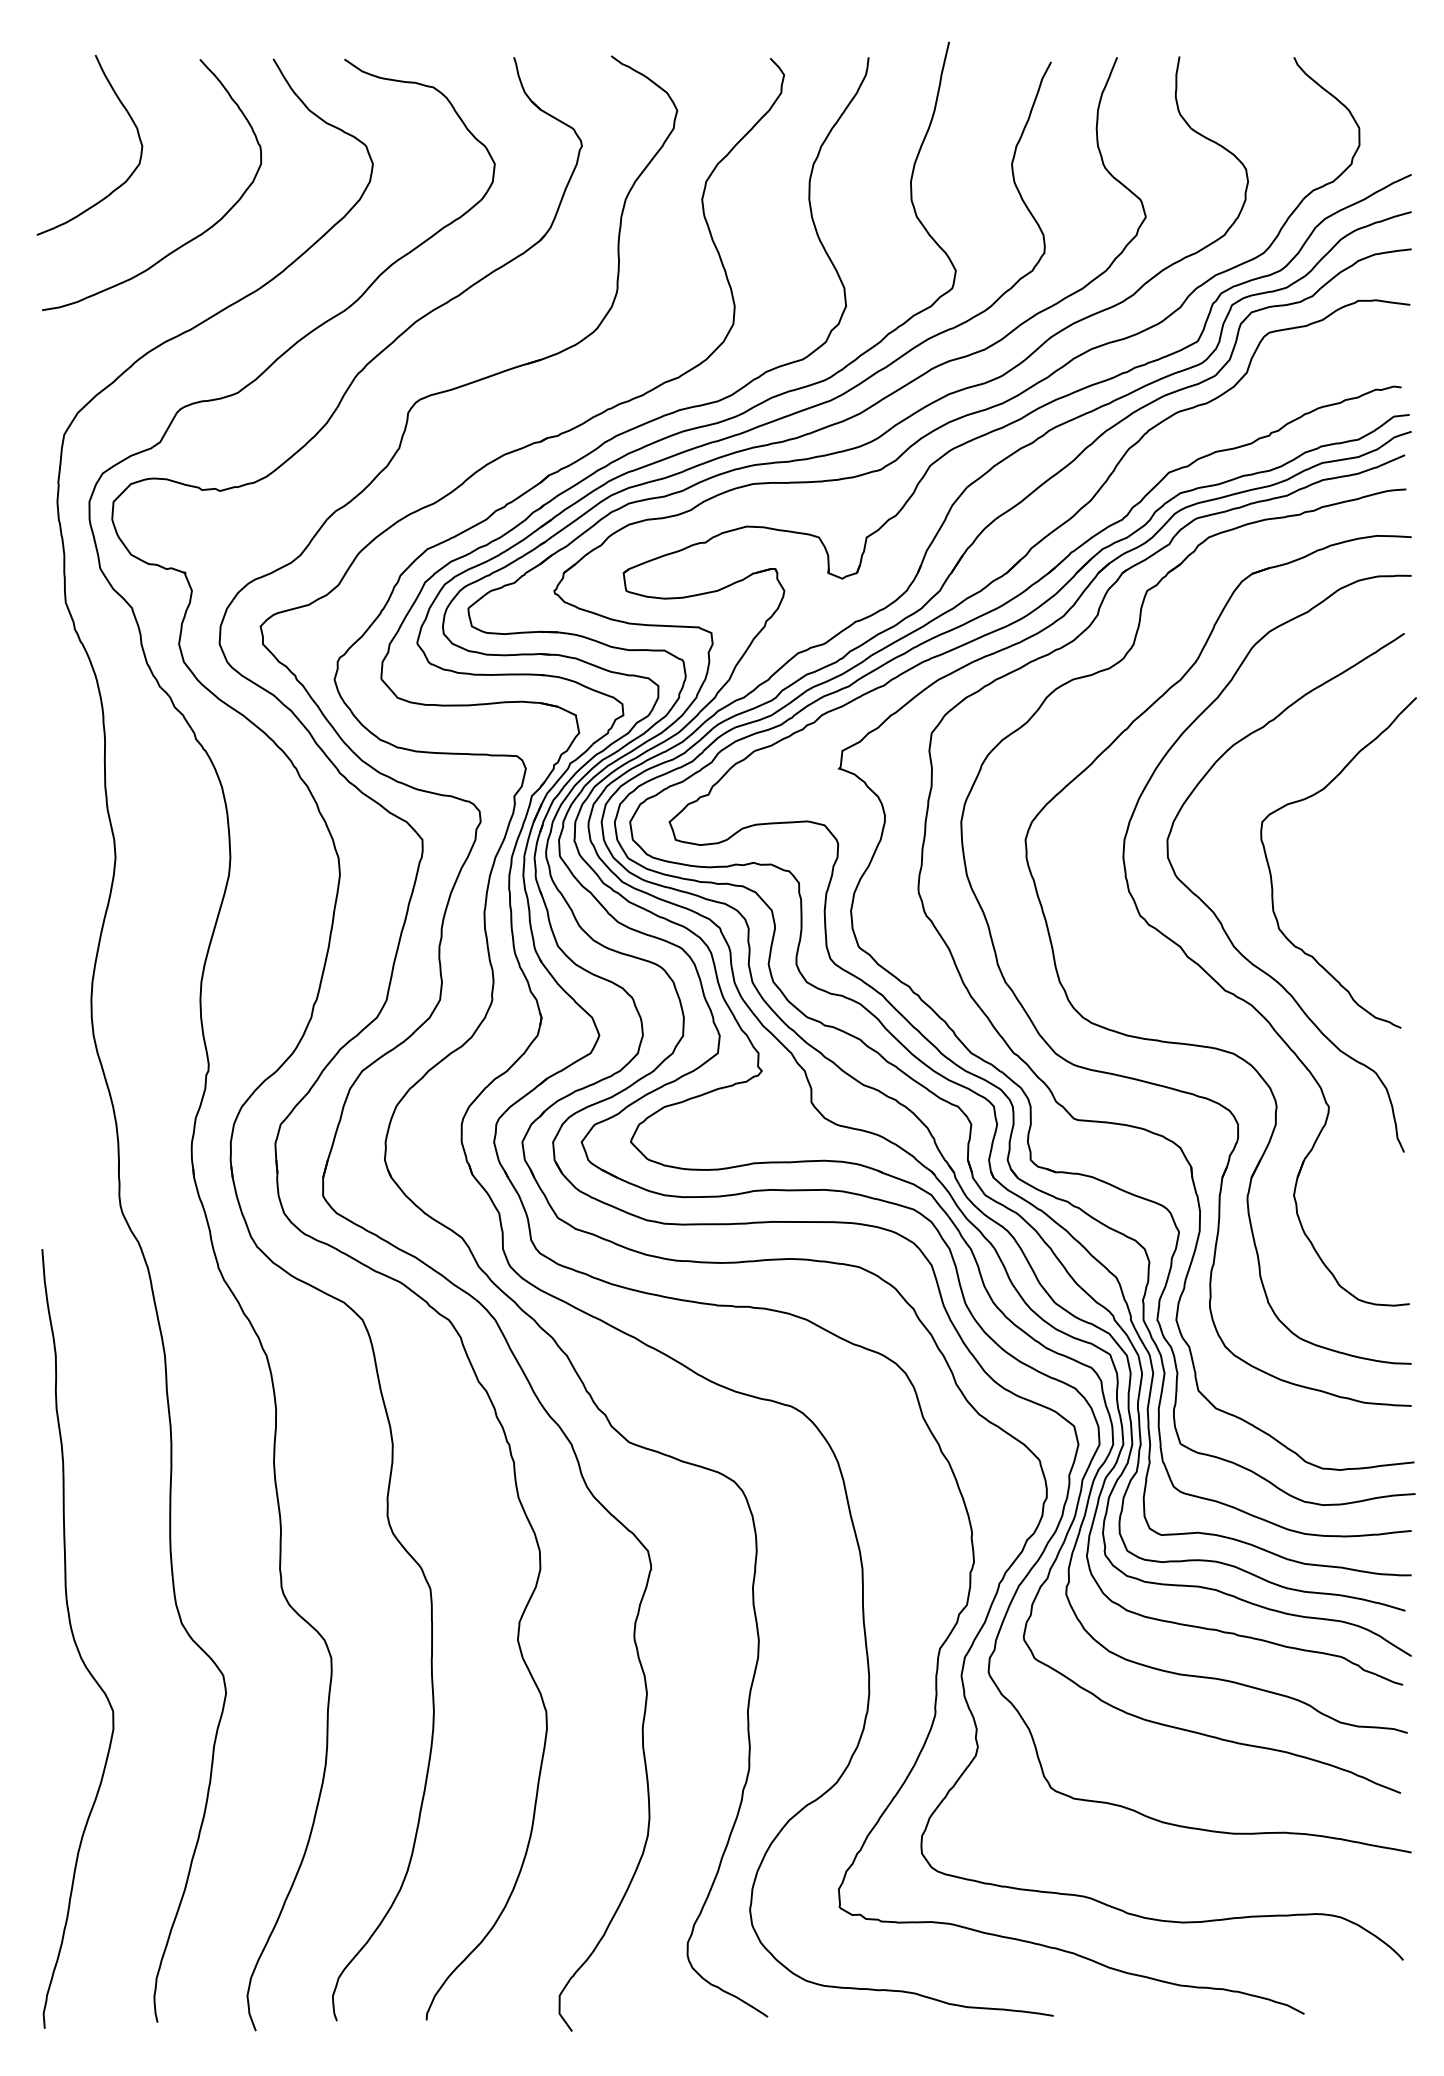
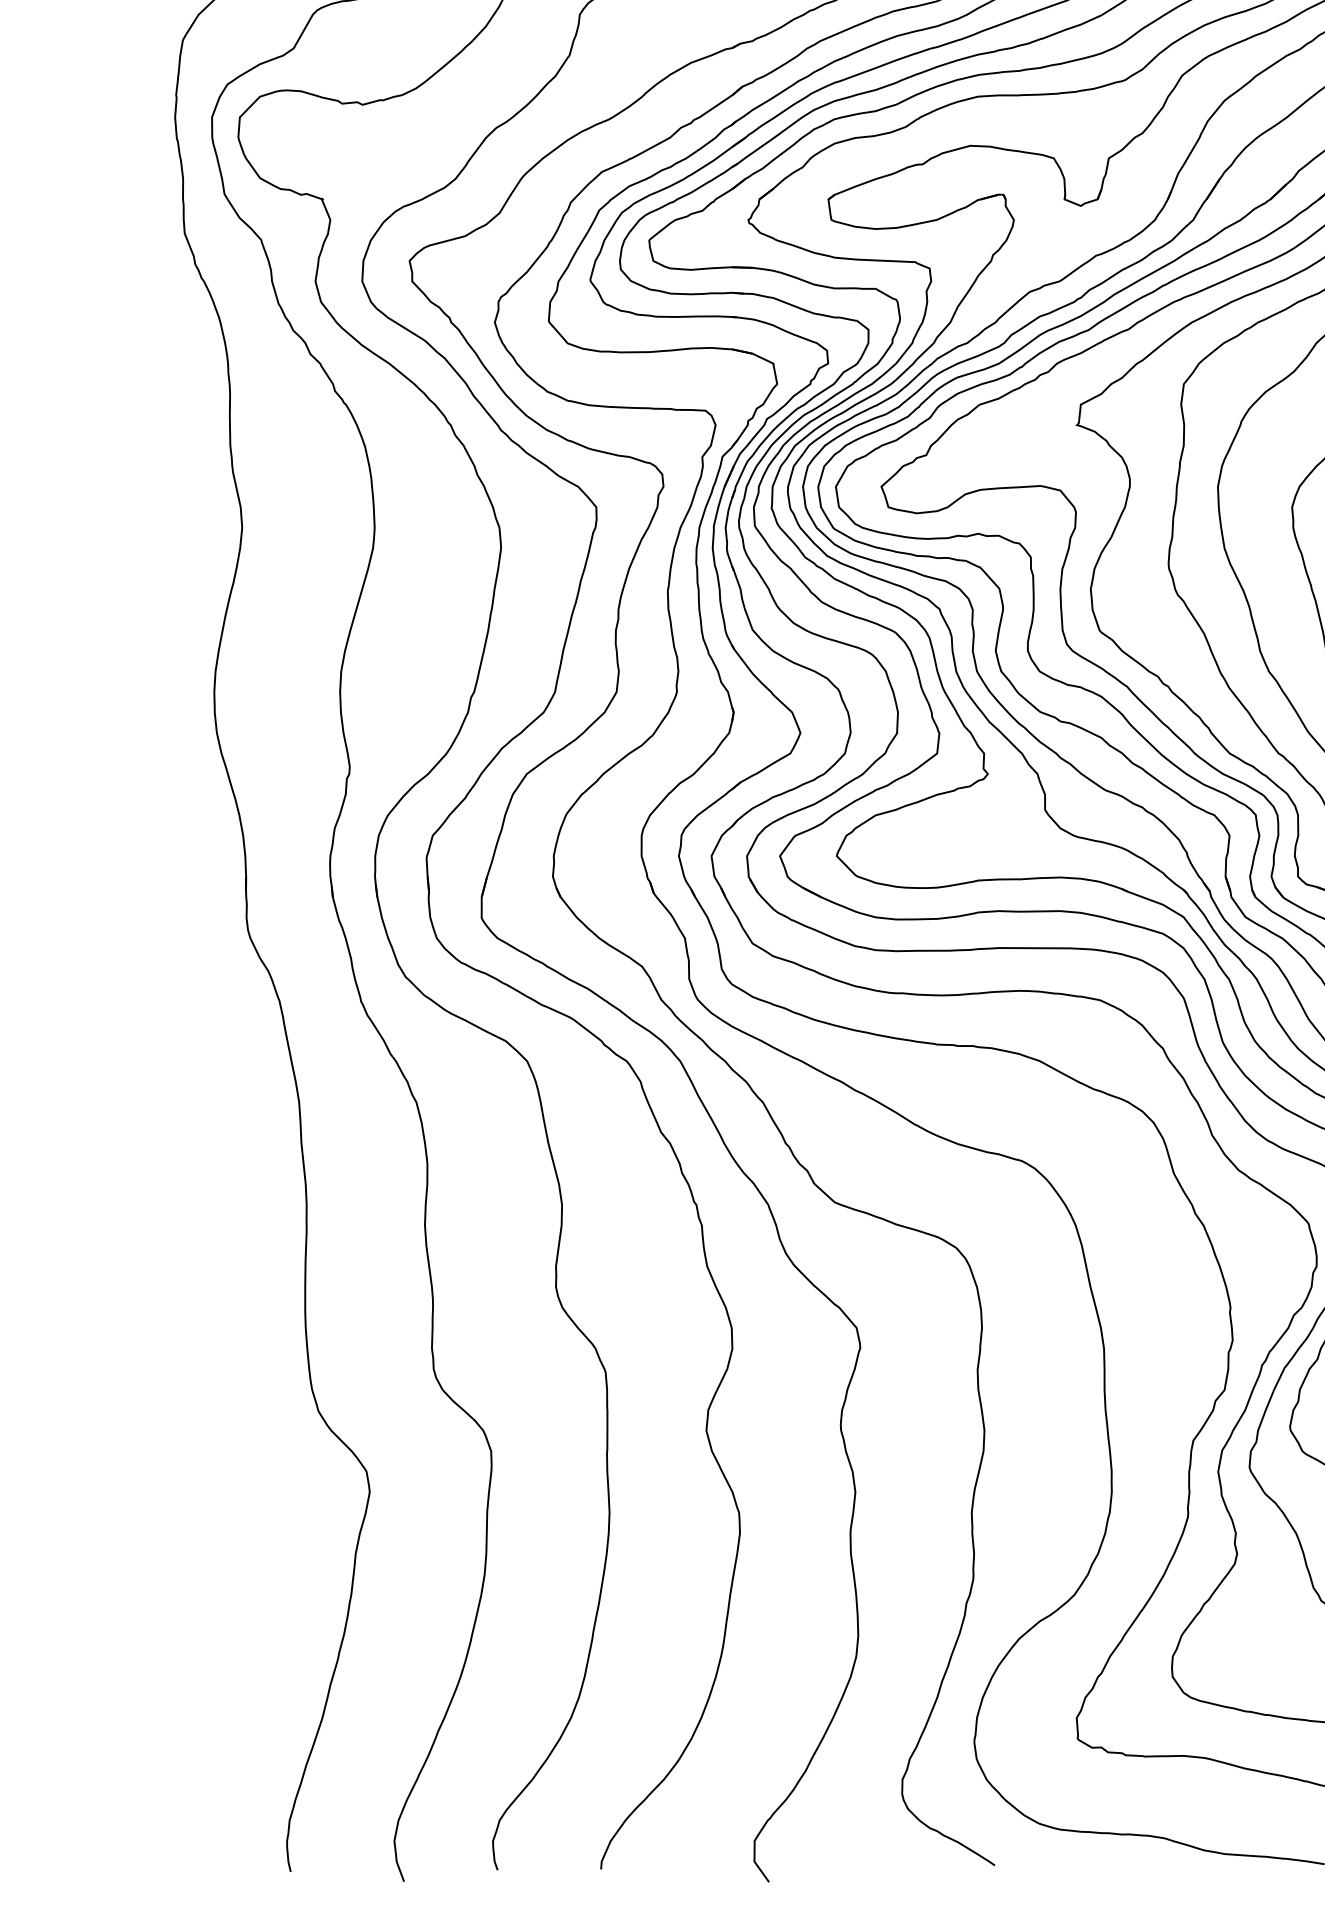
curve: (75, 1639) -> (195, 1429), removed

